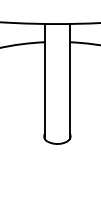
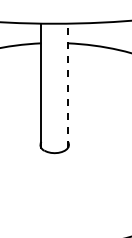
line: (69, 81) -> (67, 85), solid -> dashed

